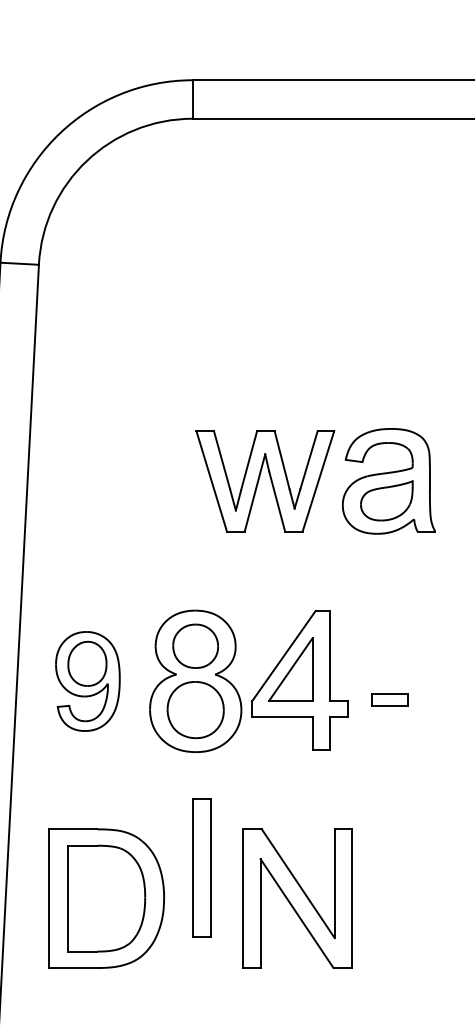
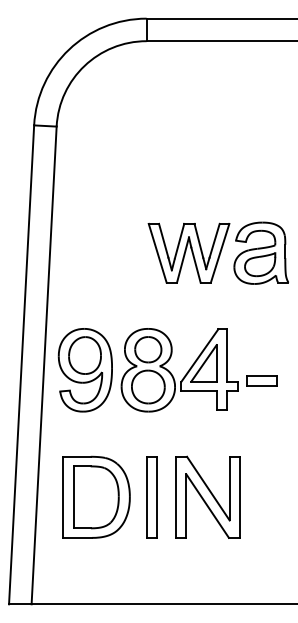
part: (86, 681) -> (84, 370), size x1.43
part: (389, 698) -> (261, 380), size x1.43
part: (201, 868) -> (151, 497), moved

